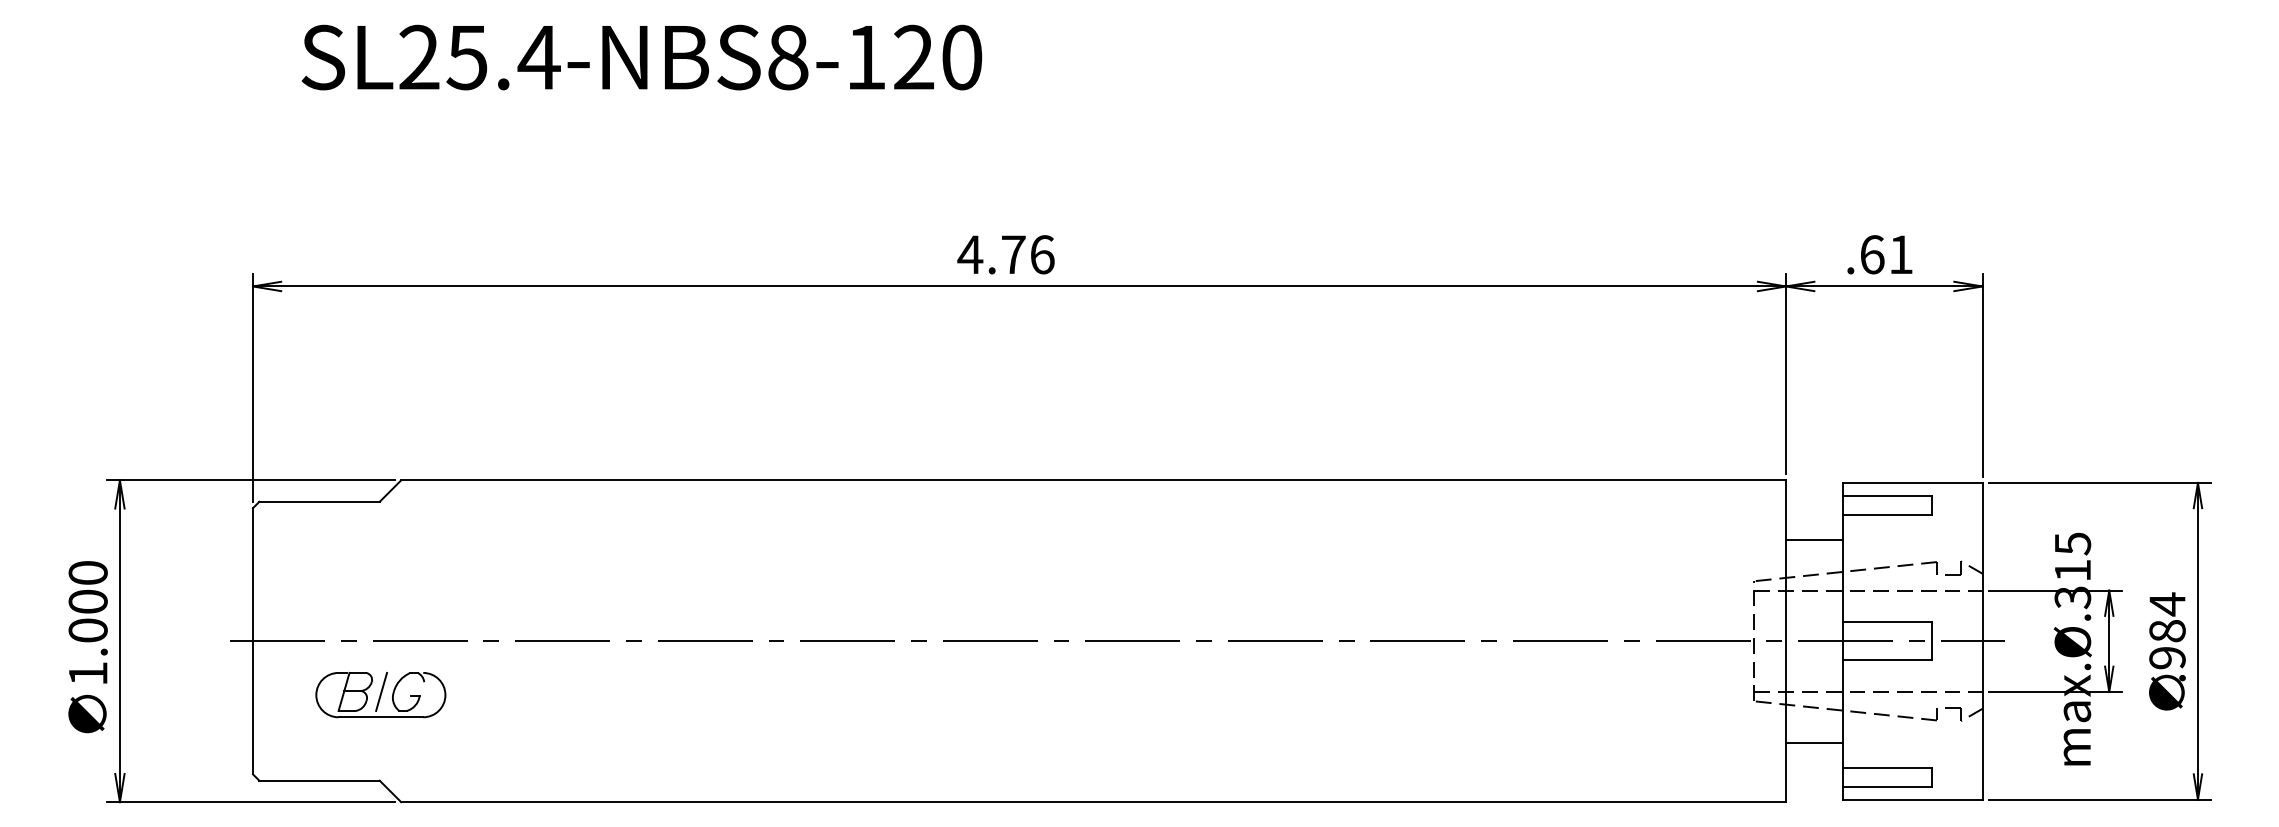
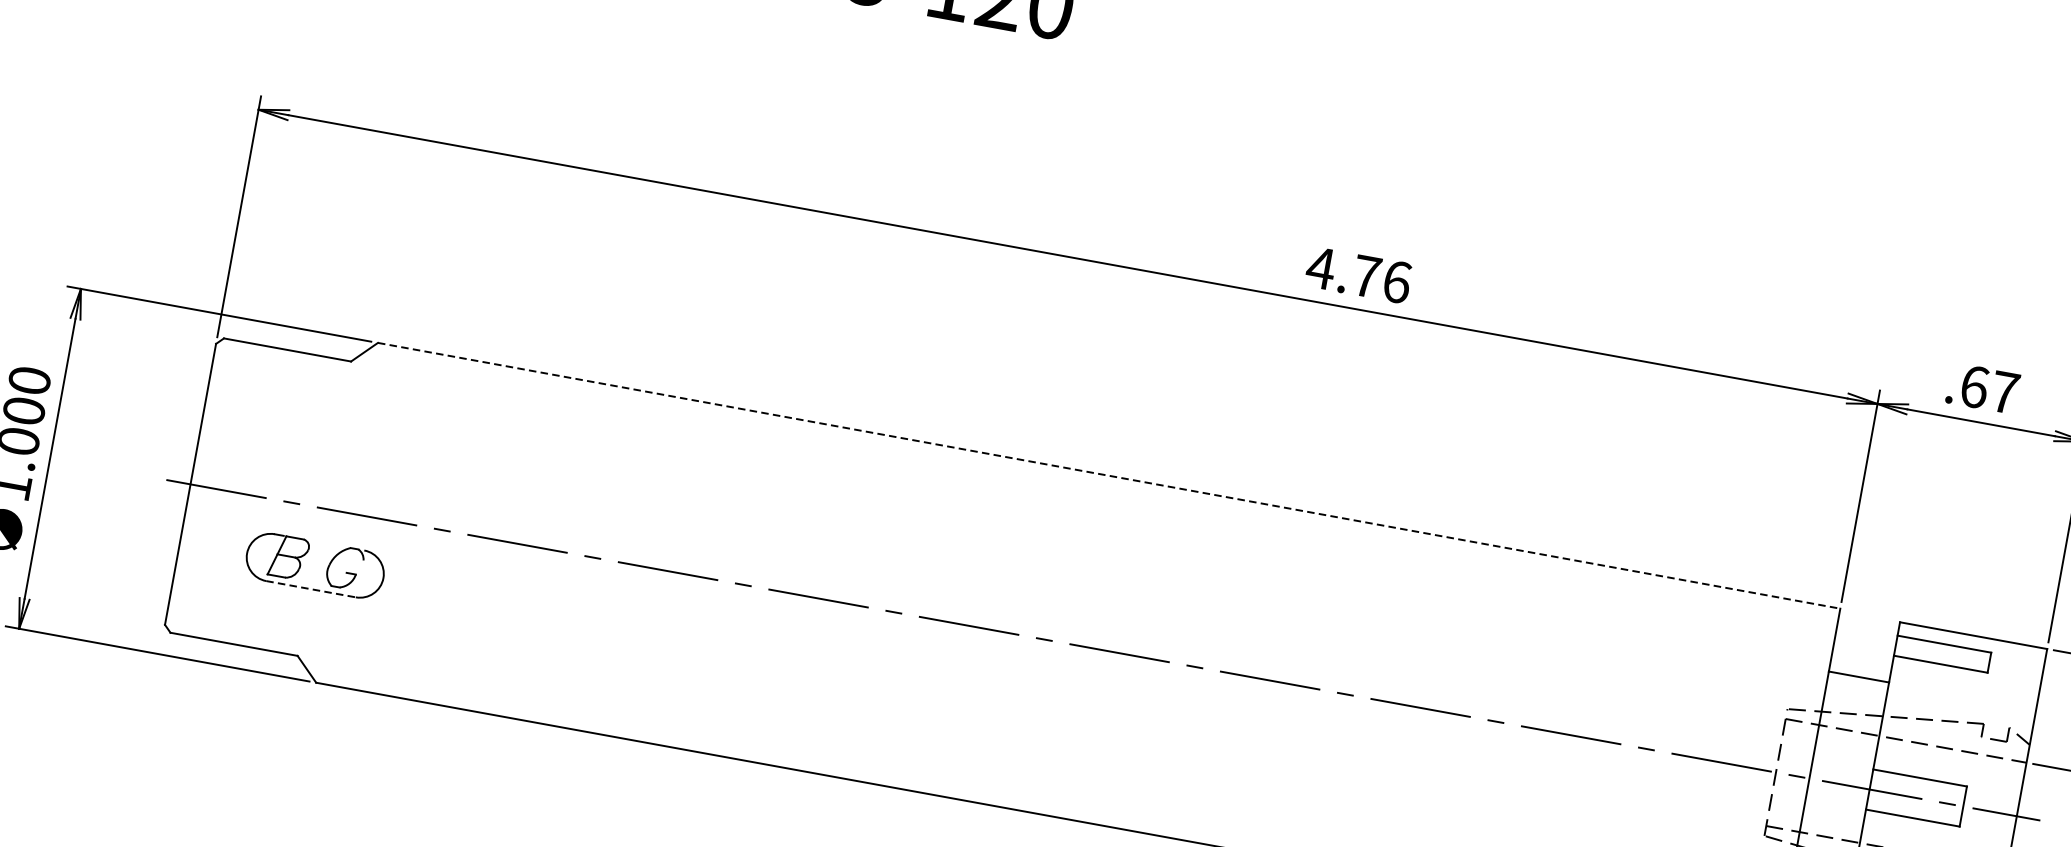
text: (1005, 254) -> (1358, 274), moved
text: (1901, 254) -> (2005, 392), .61 -> .67
line: (1094, 480) -> (1109, 476), solid -> dashed
line: (381, 691) -> (316, 562), removed
line: (381, 717) -> (311, 589), solid -> dashed

